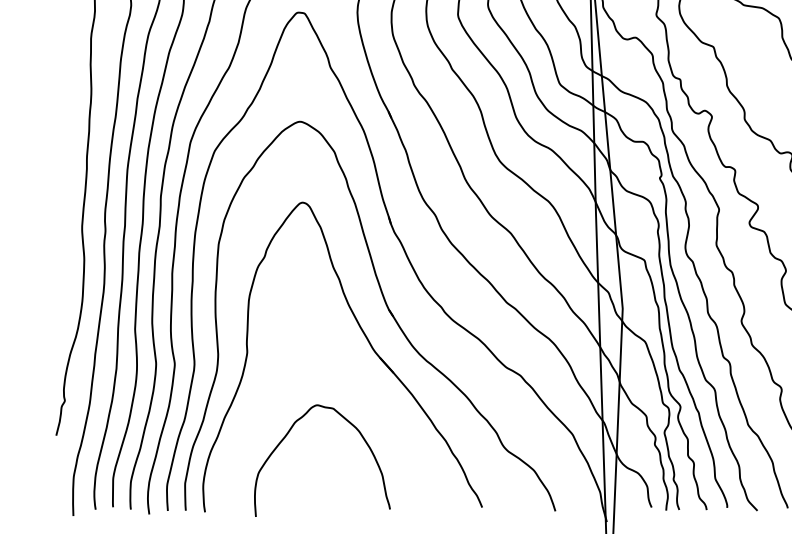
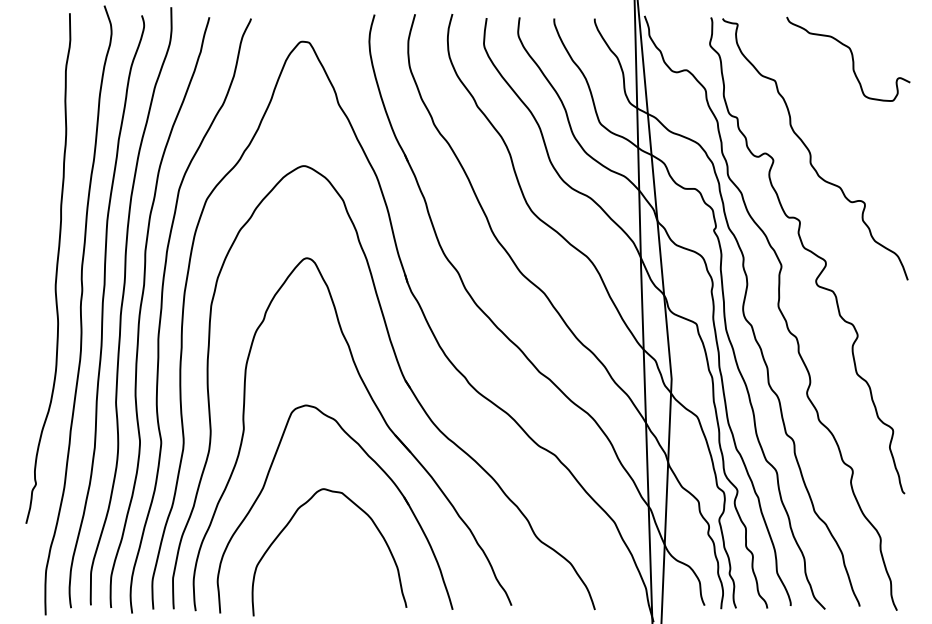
part: (365, 386) -> (378, 467), added

